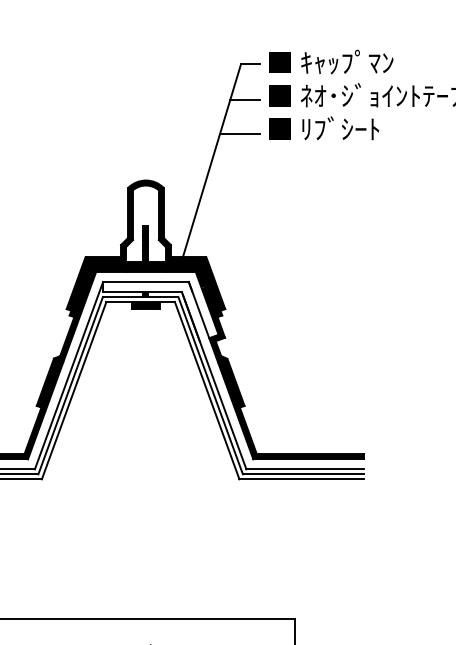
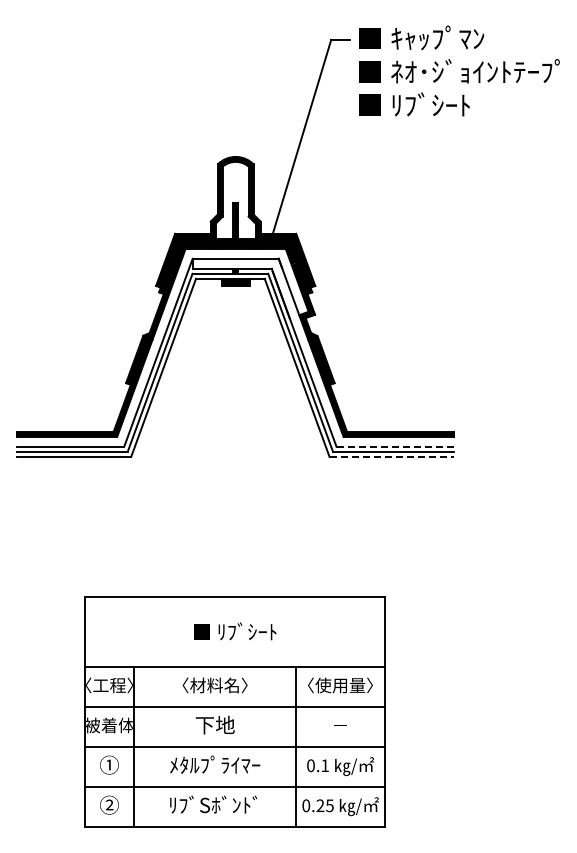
line: (244, 99) -> (334, 75), removed
line: (240, 134) -> (330, 110), removed
line: (305, 468) -> (395, 446), solid -> dashed
line: (302, 478) -> (392, 456), solid -> dashed

